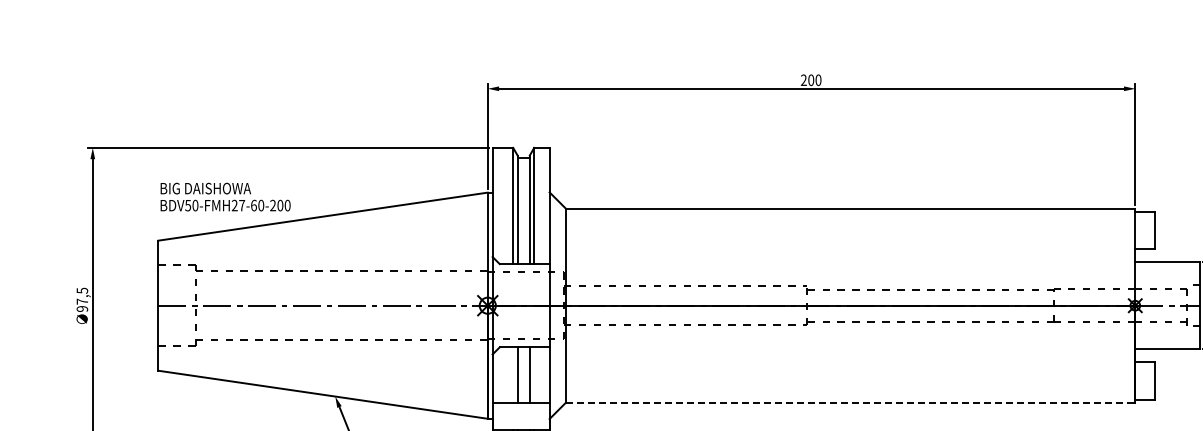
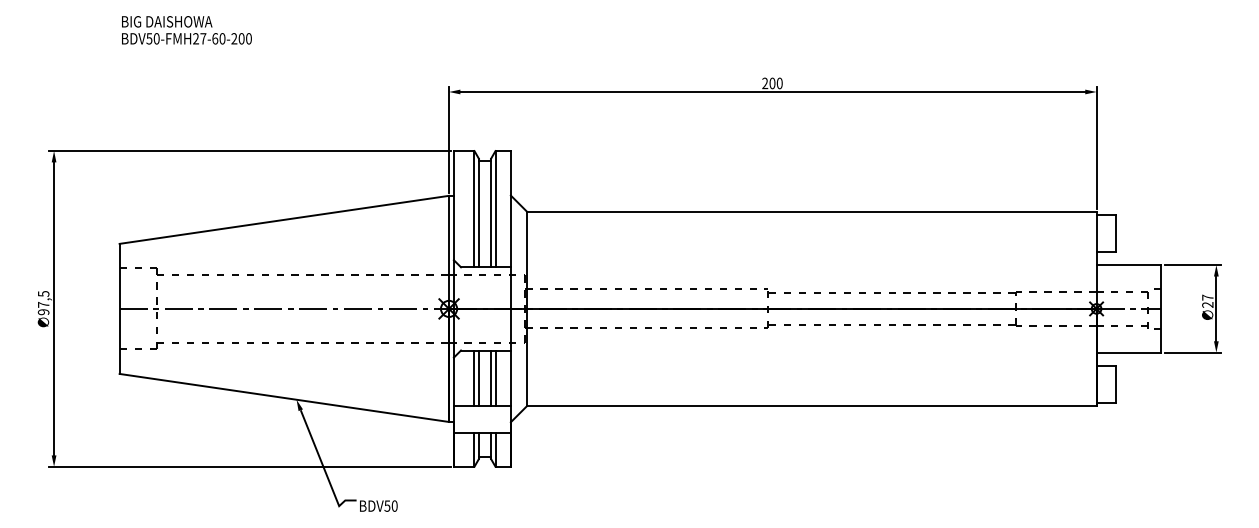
text: (225, 197) -> (186, 30), moved
line: (513, 375) -> (474, 378), added
line: (534, 375) -> (495, 378), added
line: (850, 403) -> (811, 406), dashed -> solid

